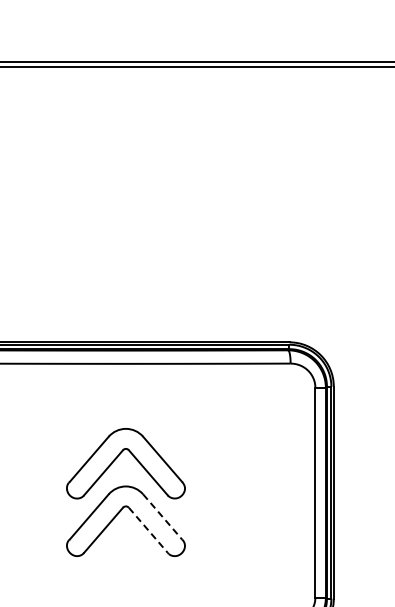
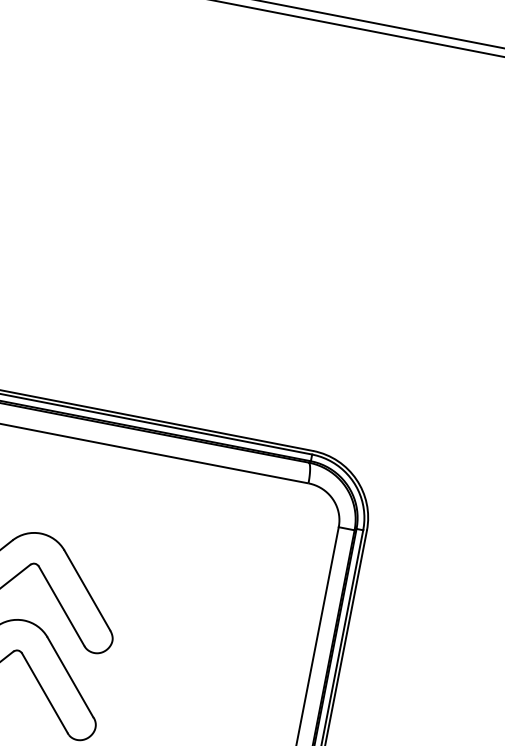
line: (162, 516) -> (70, 676), dashed -> solid
line: (148, 530) -> (45, 693), dashed -> solid

